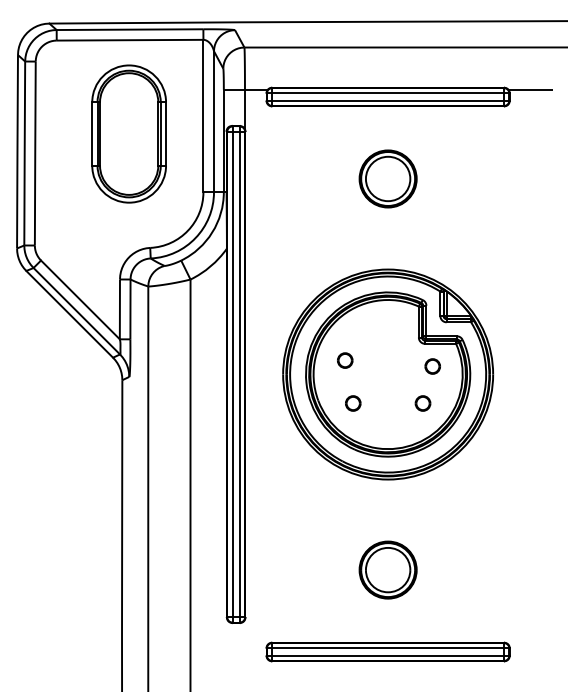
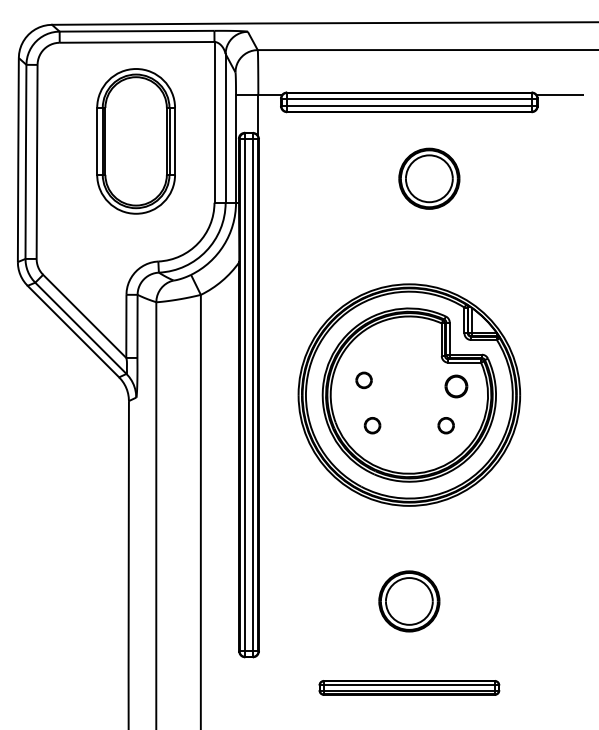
part: (388, 178) -> (429, 178), moved
part: (432, 366) -> (456, 386), size x1.4
part: (388, 651) -> (409, 687), size x0.7

